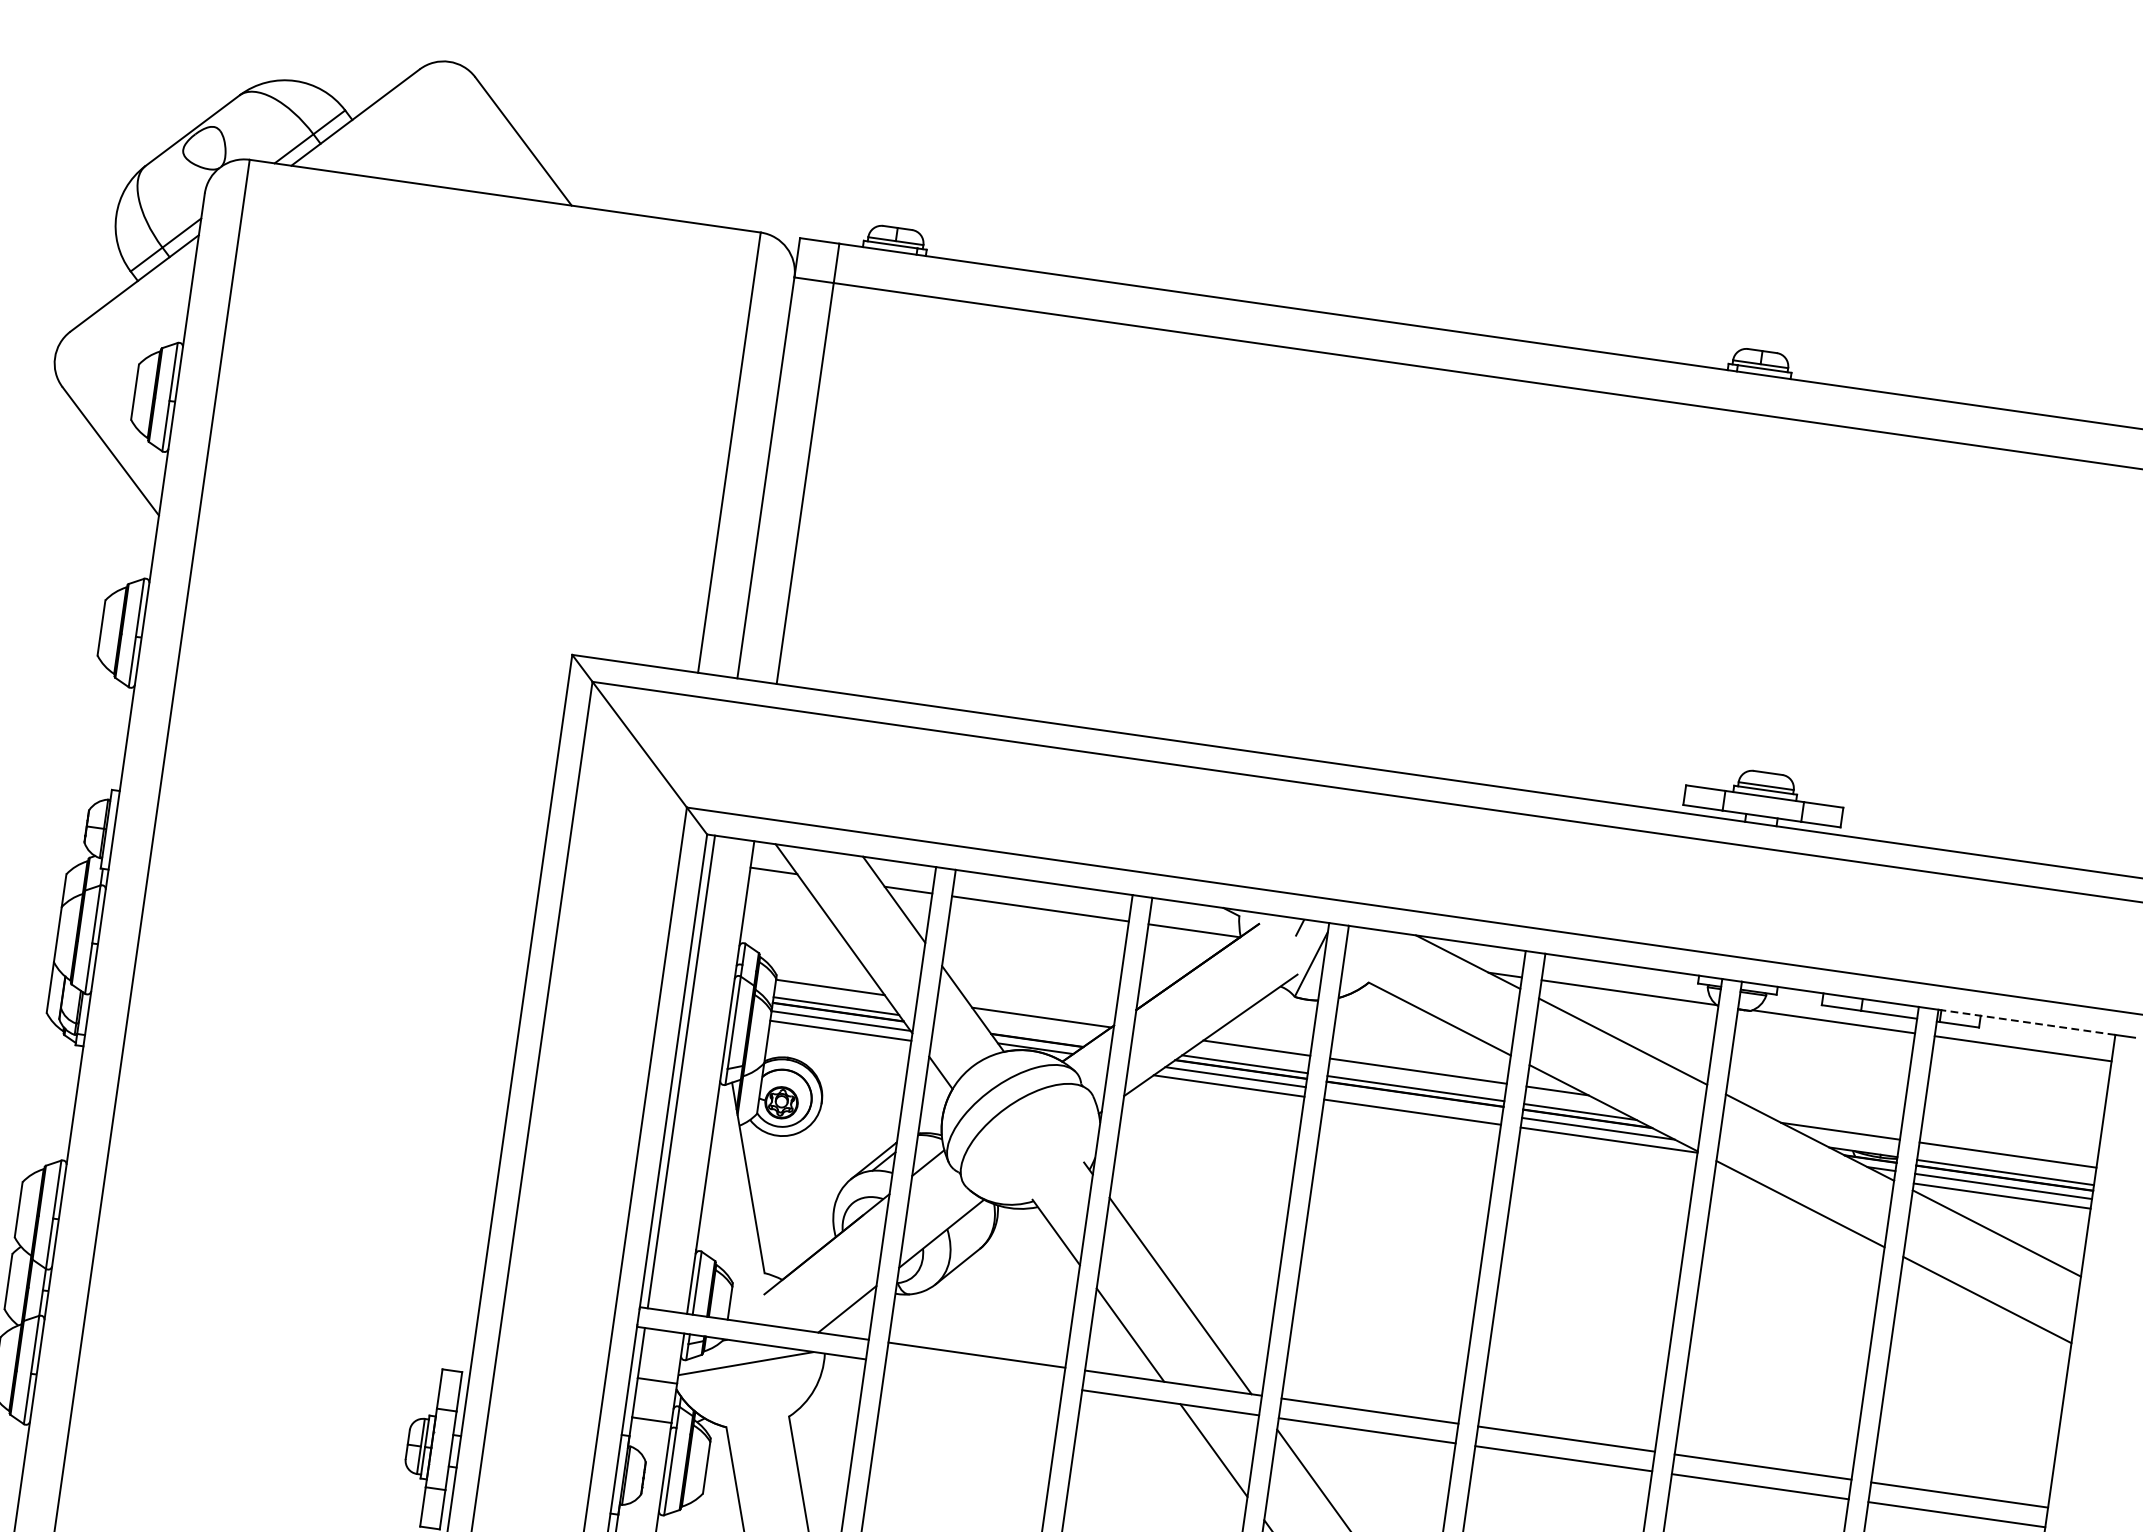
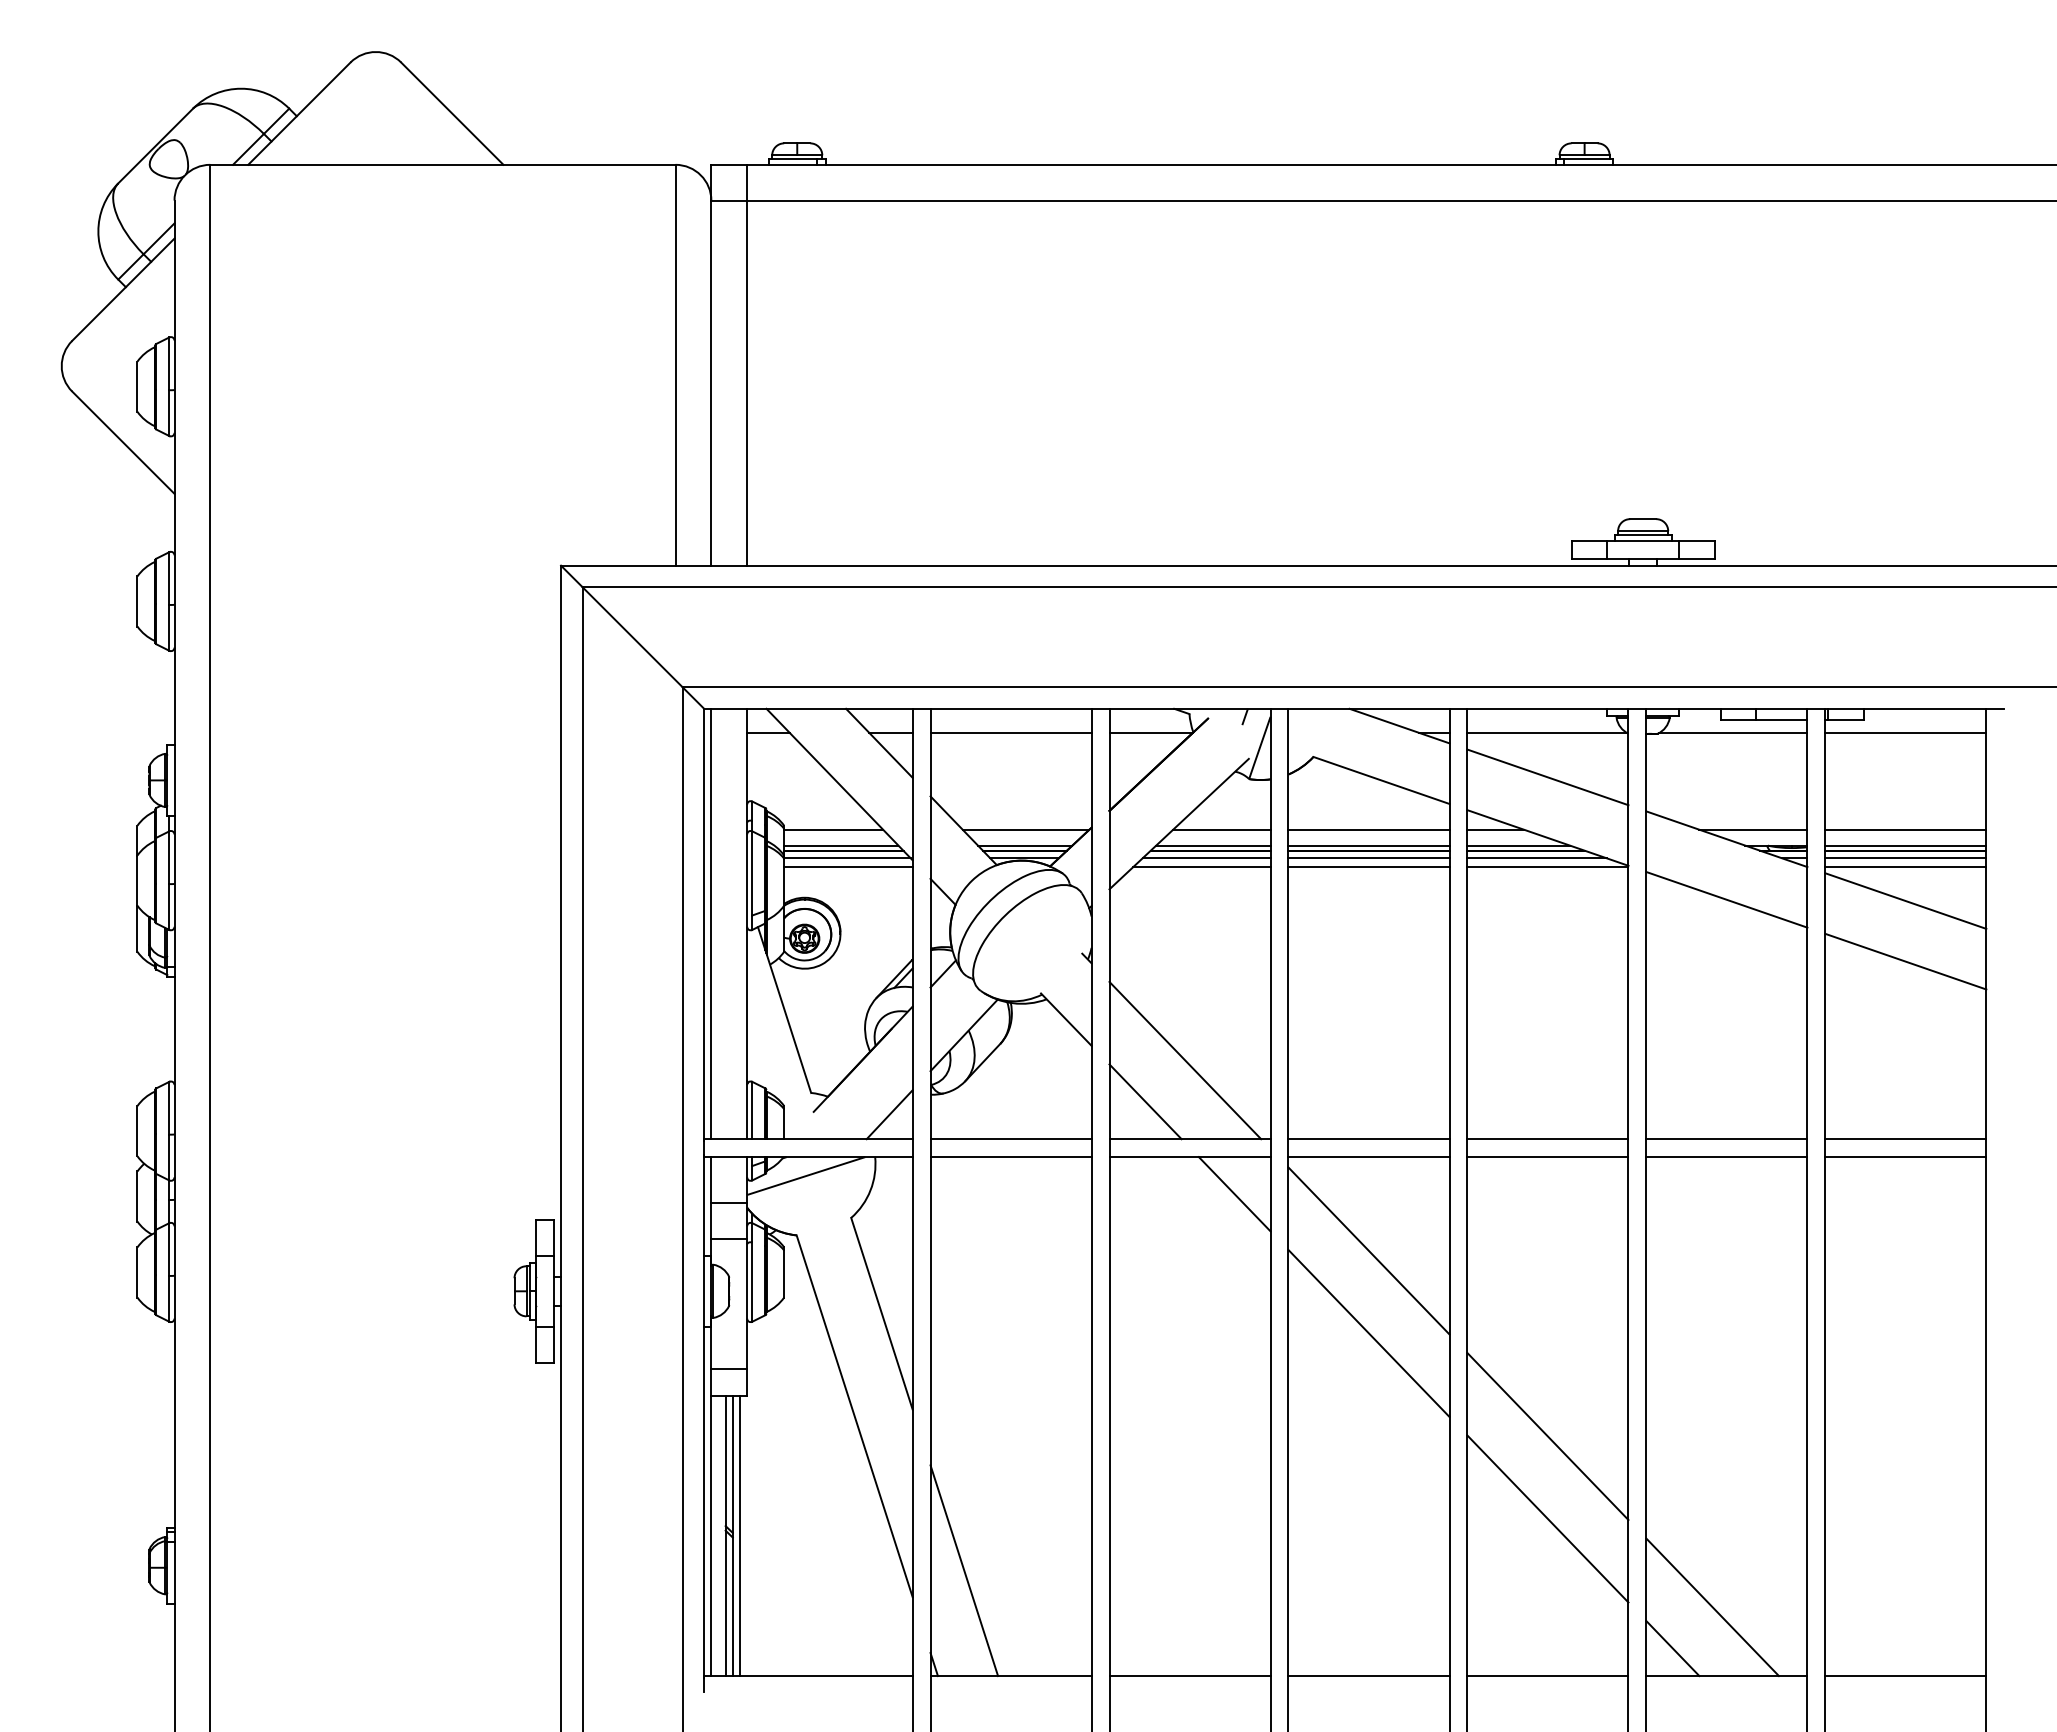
line: (2026, 1021) -> (1905, 708), dashed -> solid
line: (1038, 1034) -> (1025, 845), added
line: (1413, 1102) -> (1368, 858), added
line: (973, 1375) -> (1010, 1157), added

